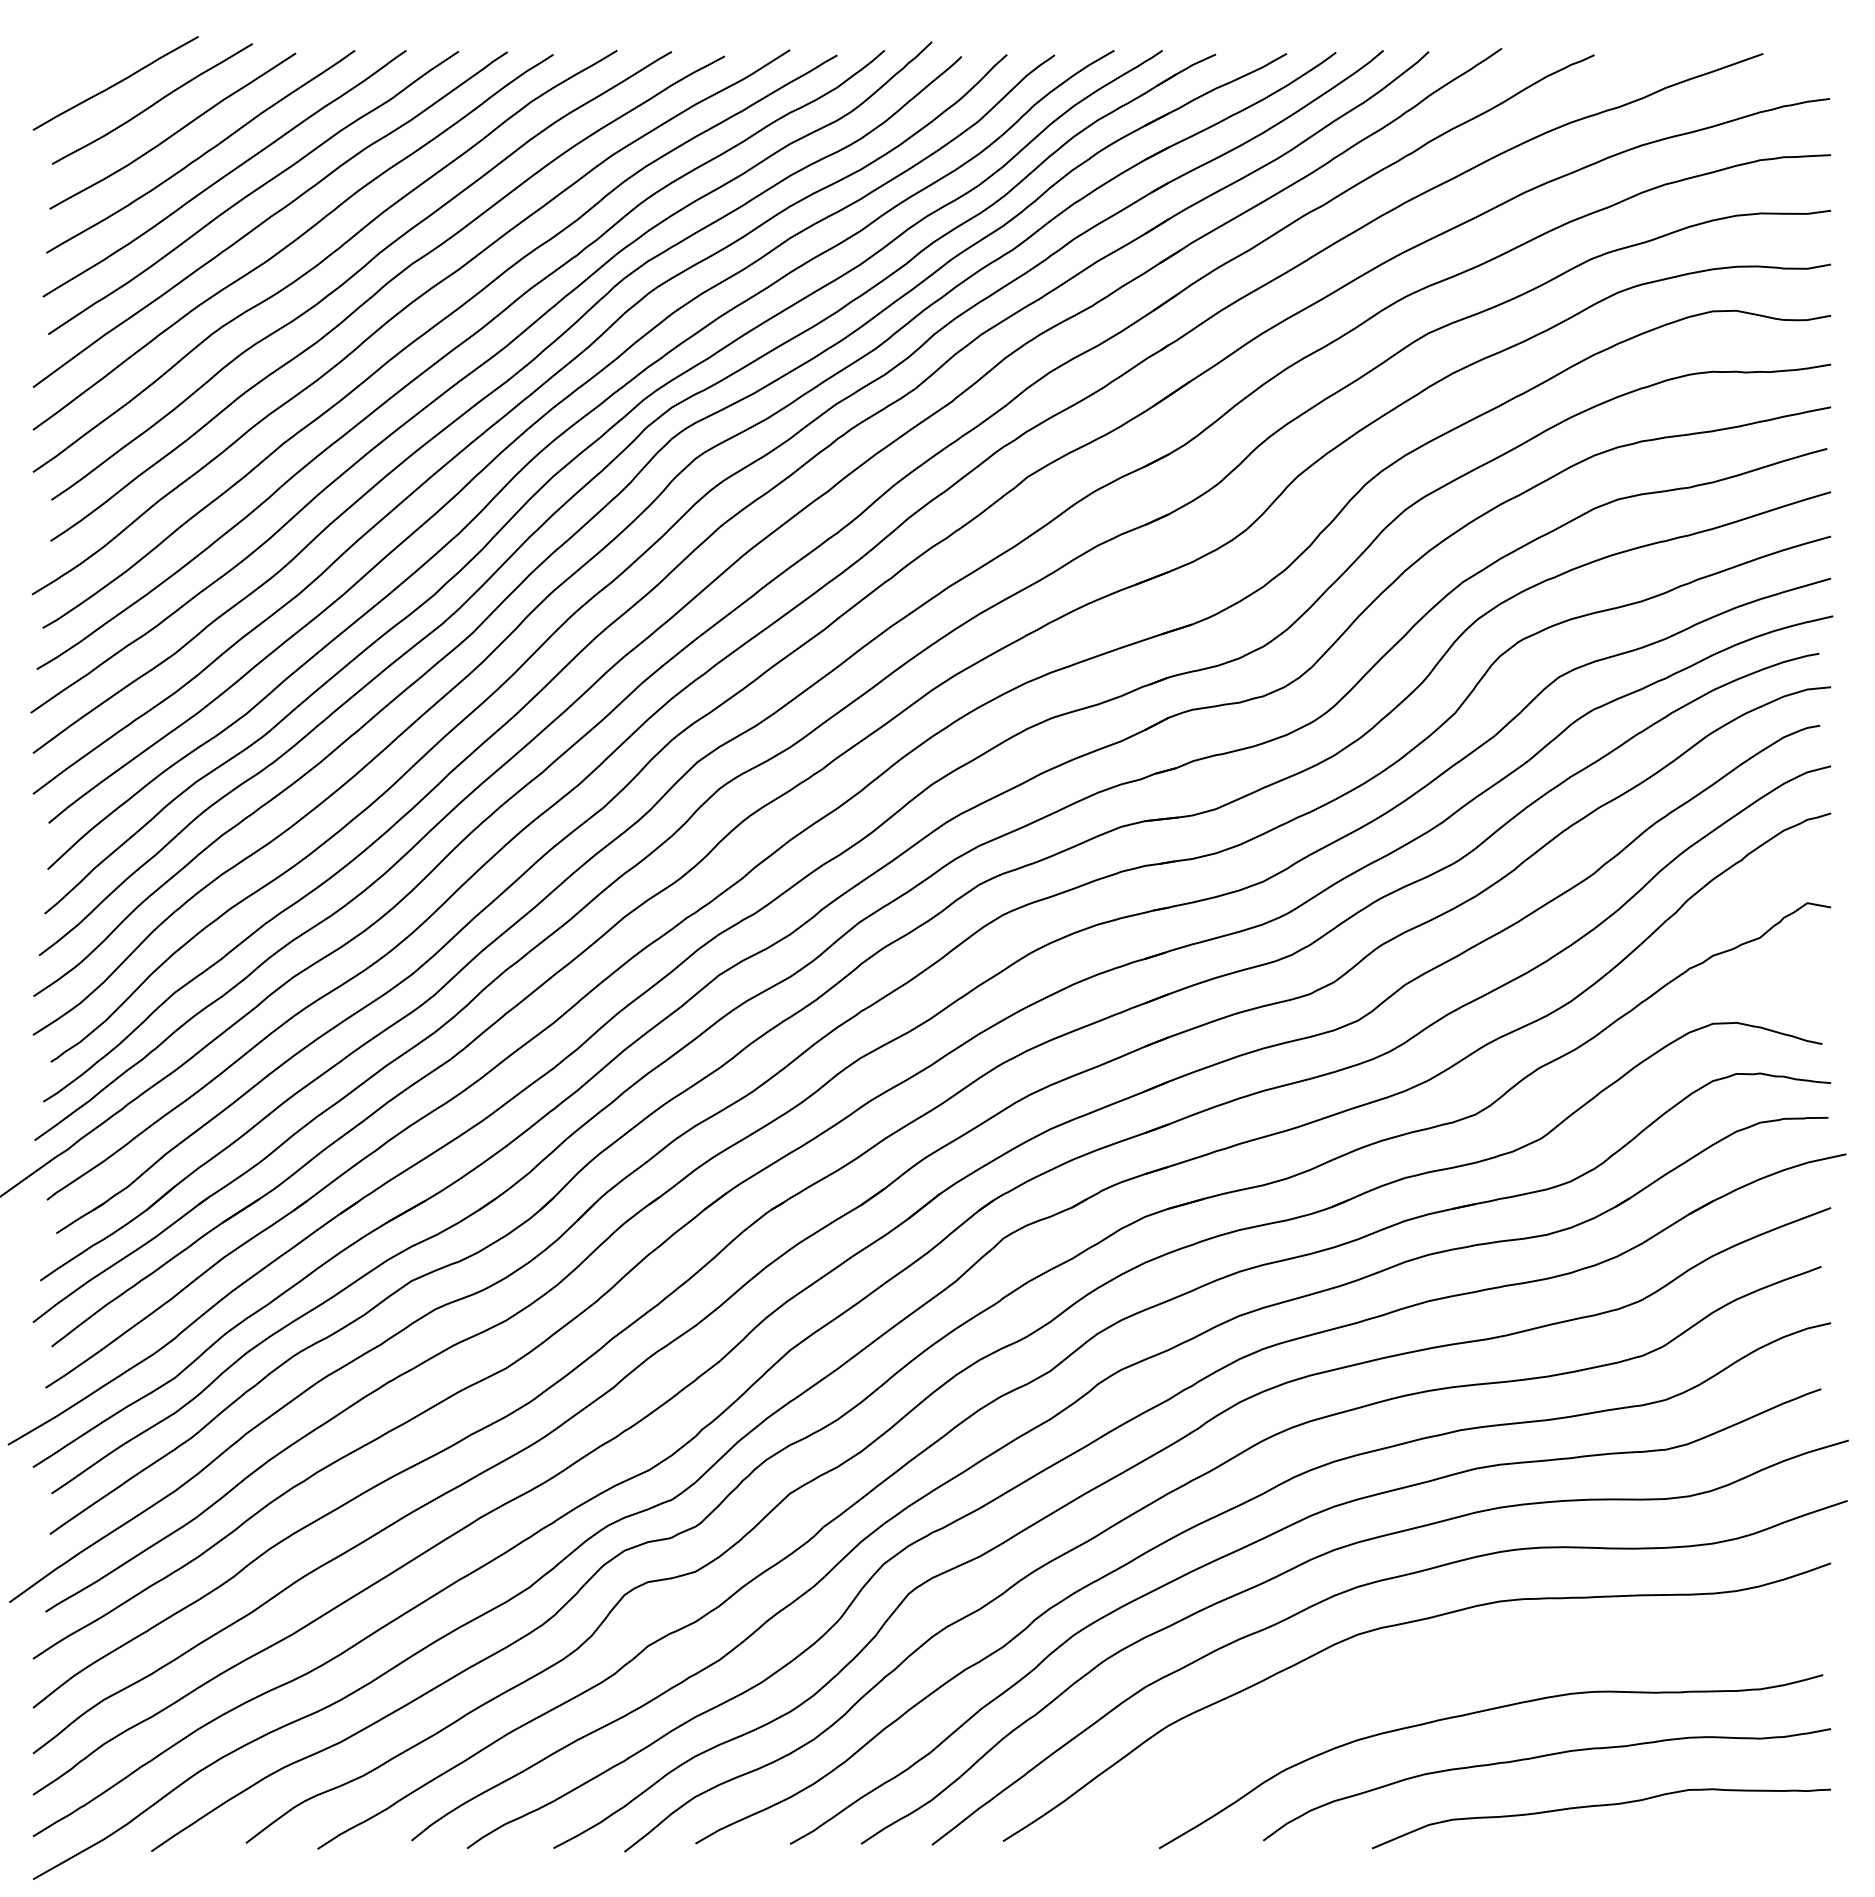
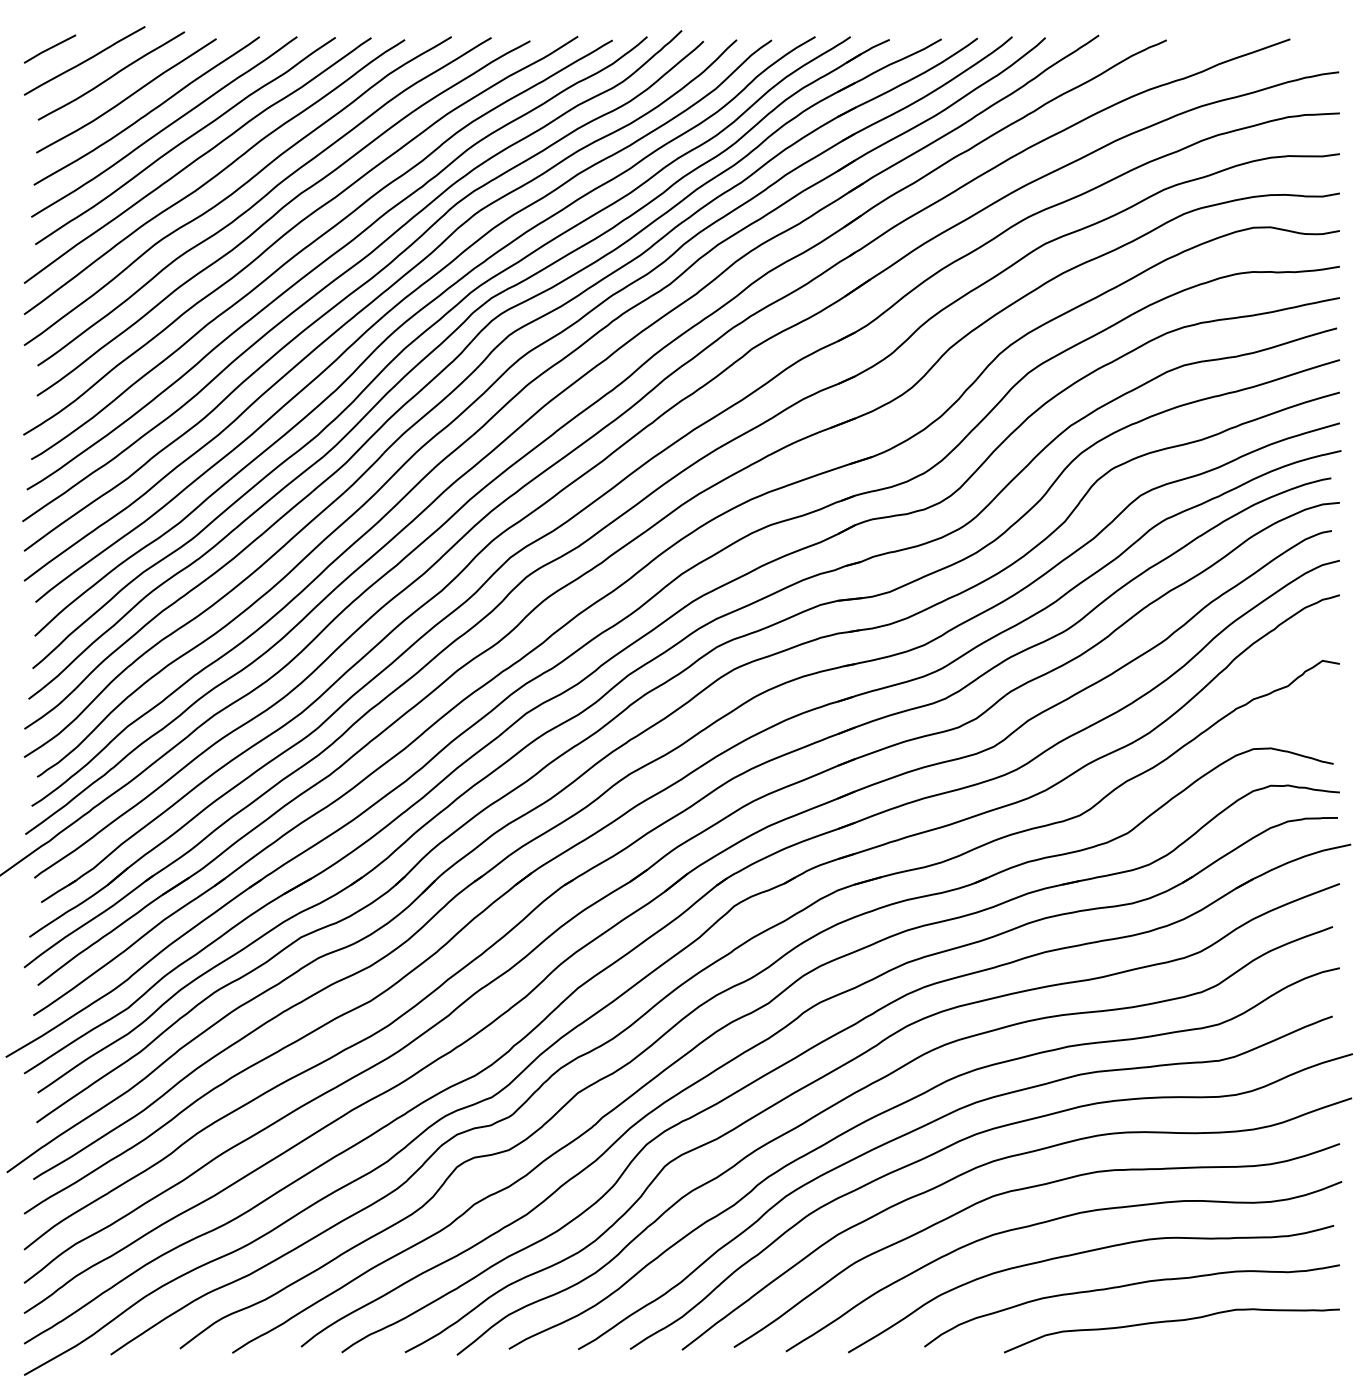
line: (67, 66) -> (49, 48), added
curve: (1432, 1670) -> (1048, 1222), added

